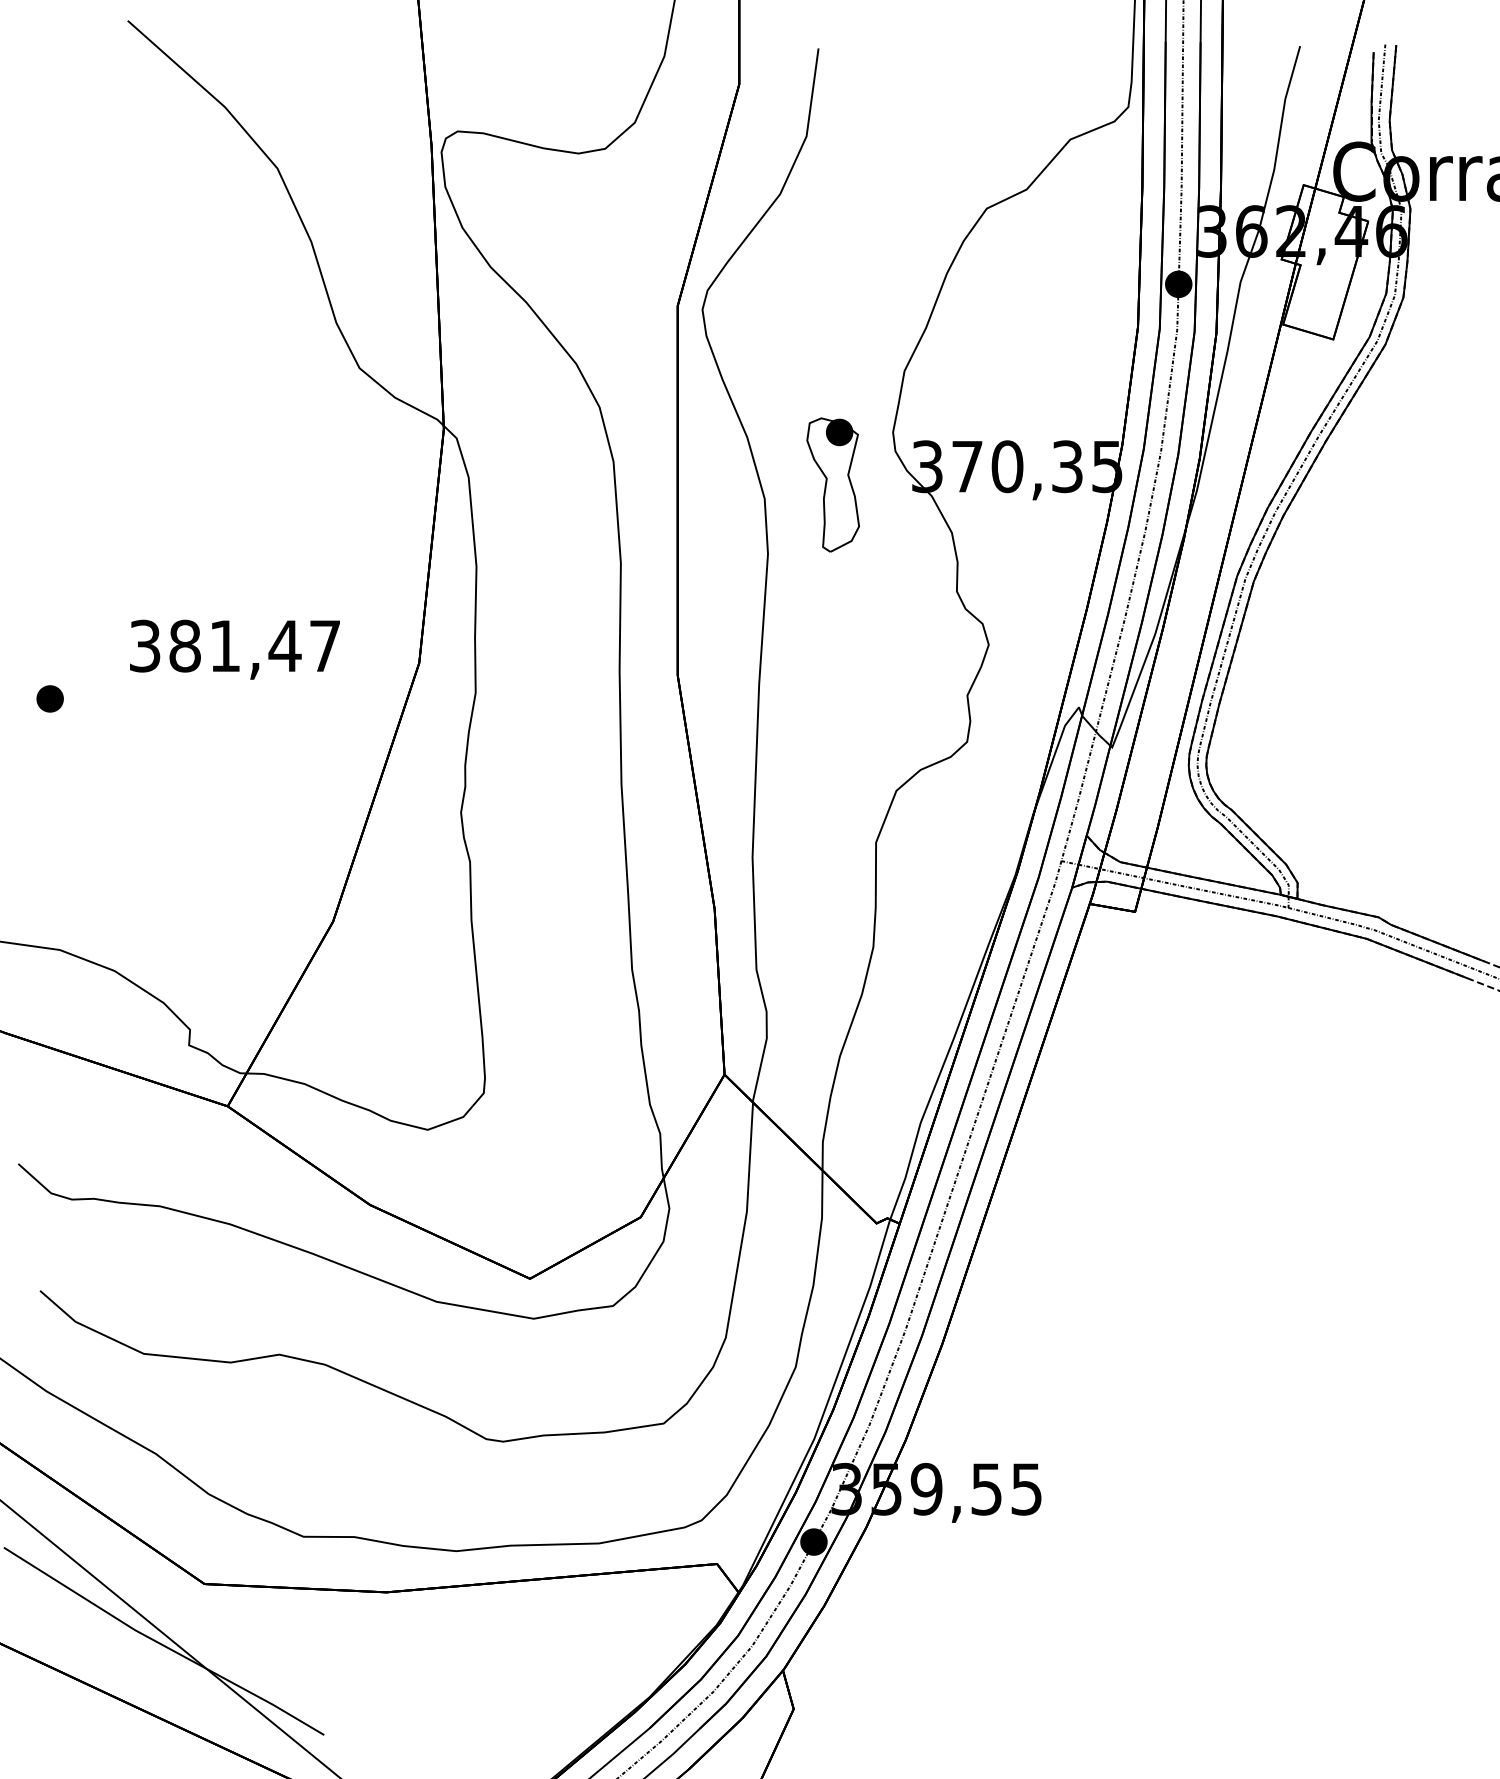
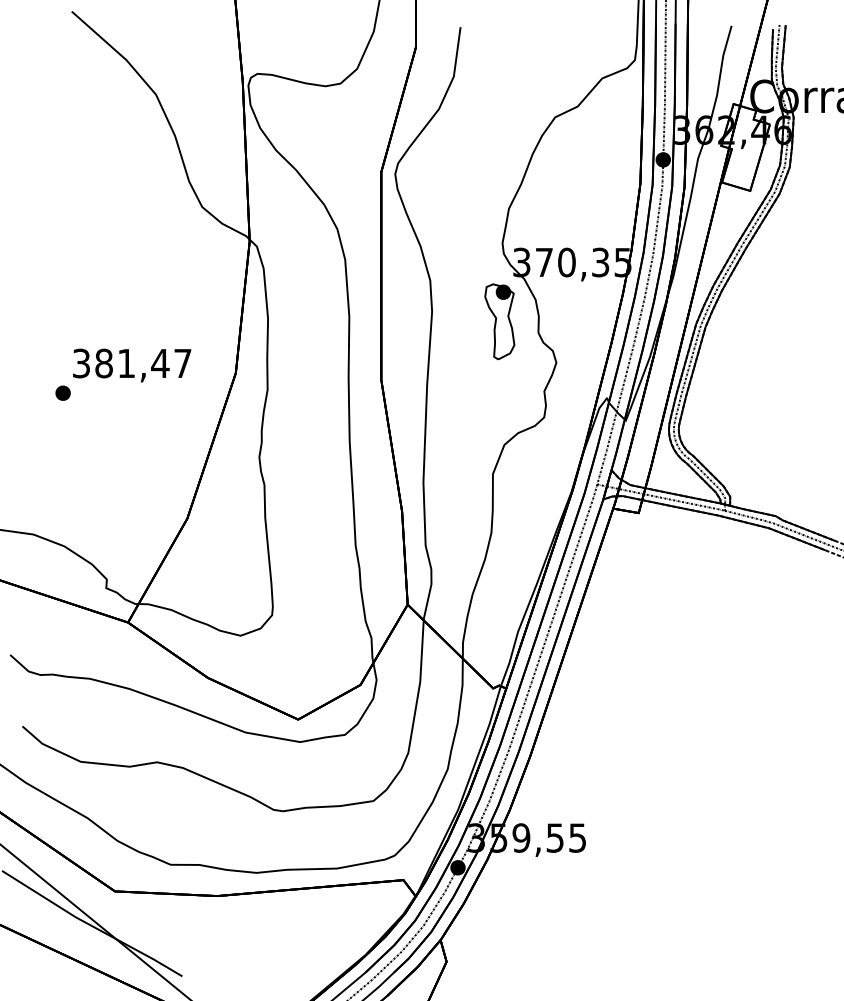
part: (832, 484) -> (499, 321), moved
part: (49, 697) -> (62, 392), moved

